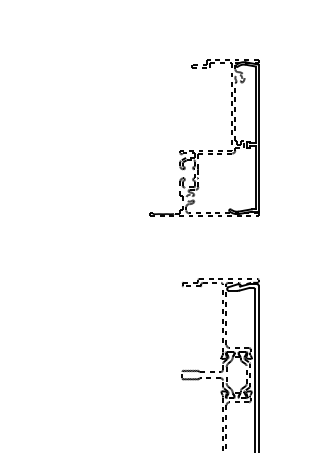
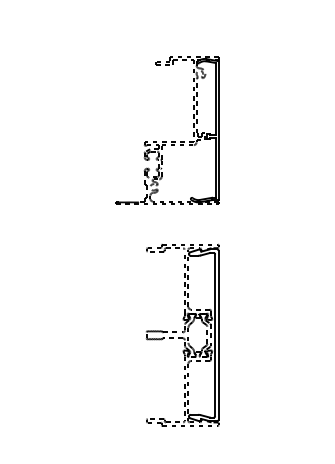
part: (203, 149) -> (166, 141), moved

